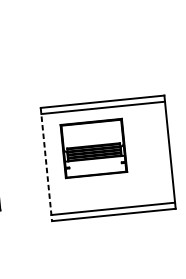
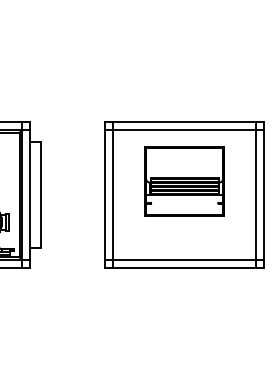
part: (93, 148) -> (184, 181), moved
line: (164, 152) -> (256, 194), added
line: (52, 163) -> (112, 194), added
line: (46, 164) -> (105, 194), dashed -> solid

